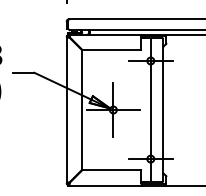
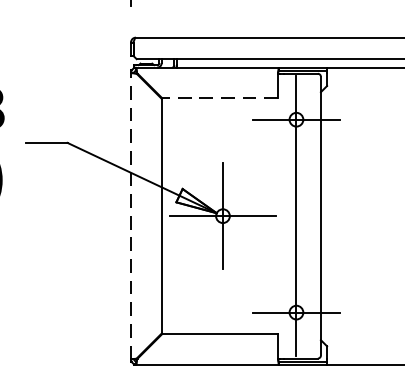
line: (111, 50) -> (219, 99), solid -> dashed
line: (66, 110) -> (130, 217), solid -> dashed

